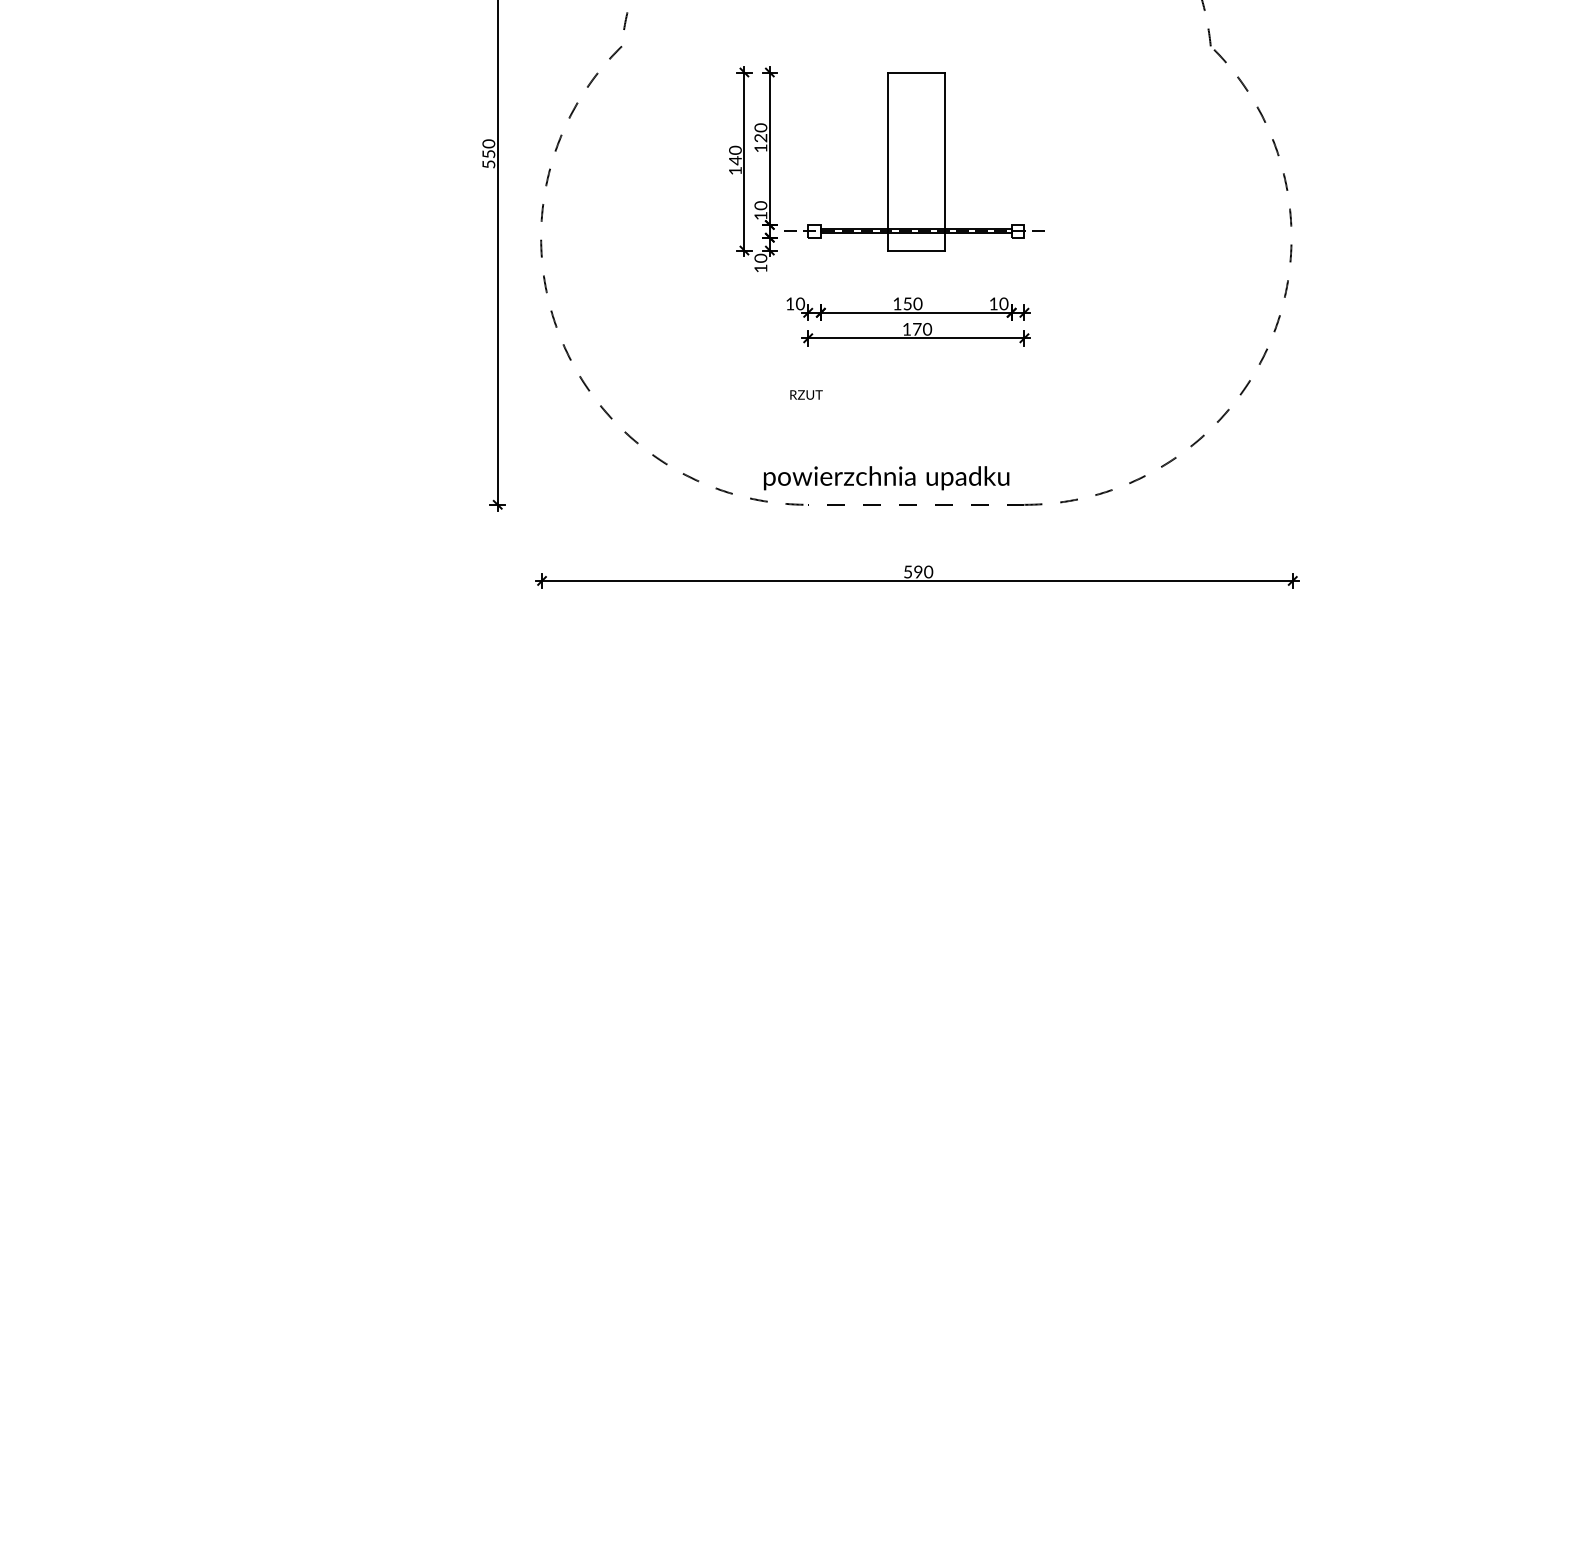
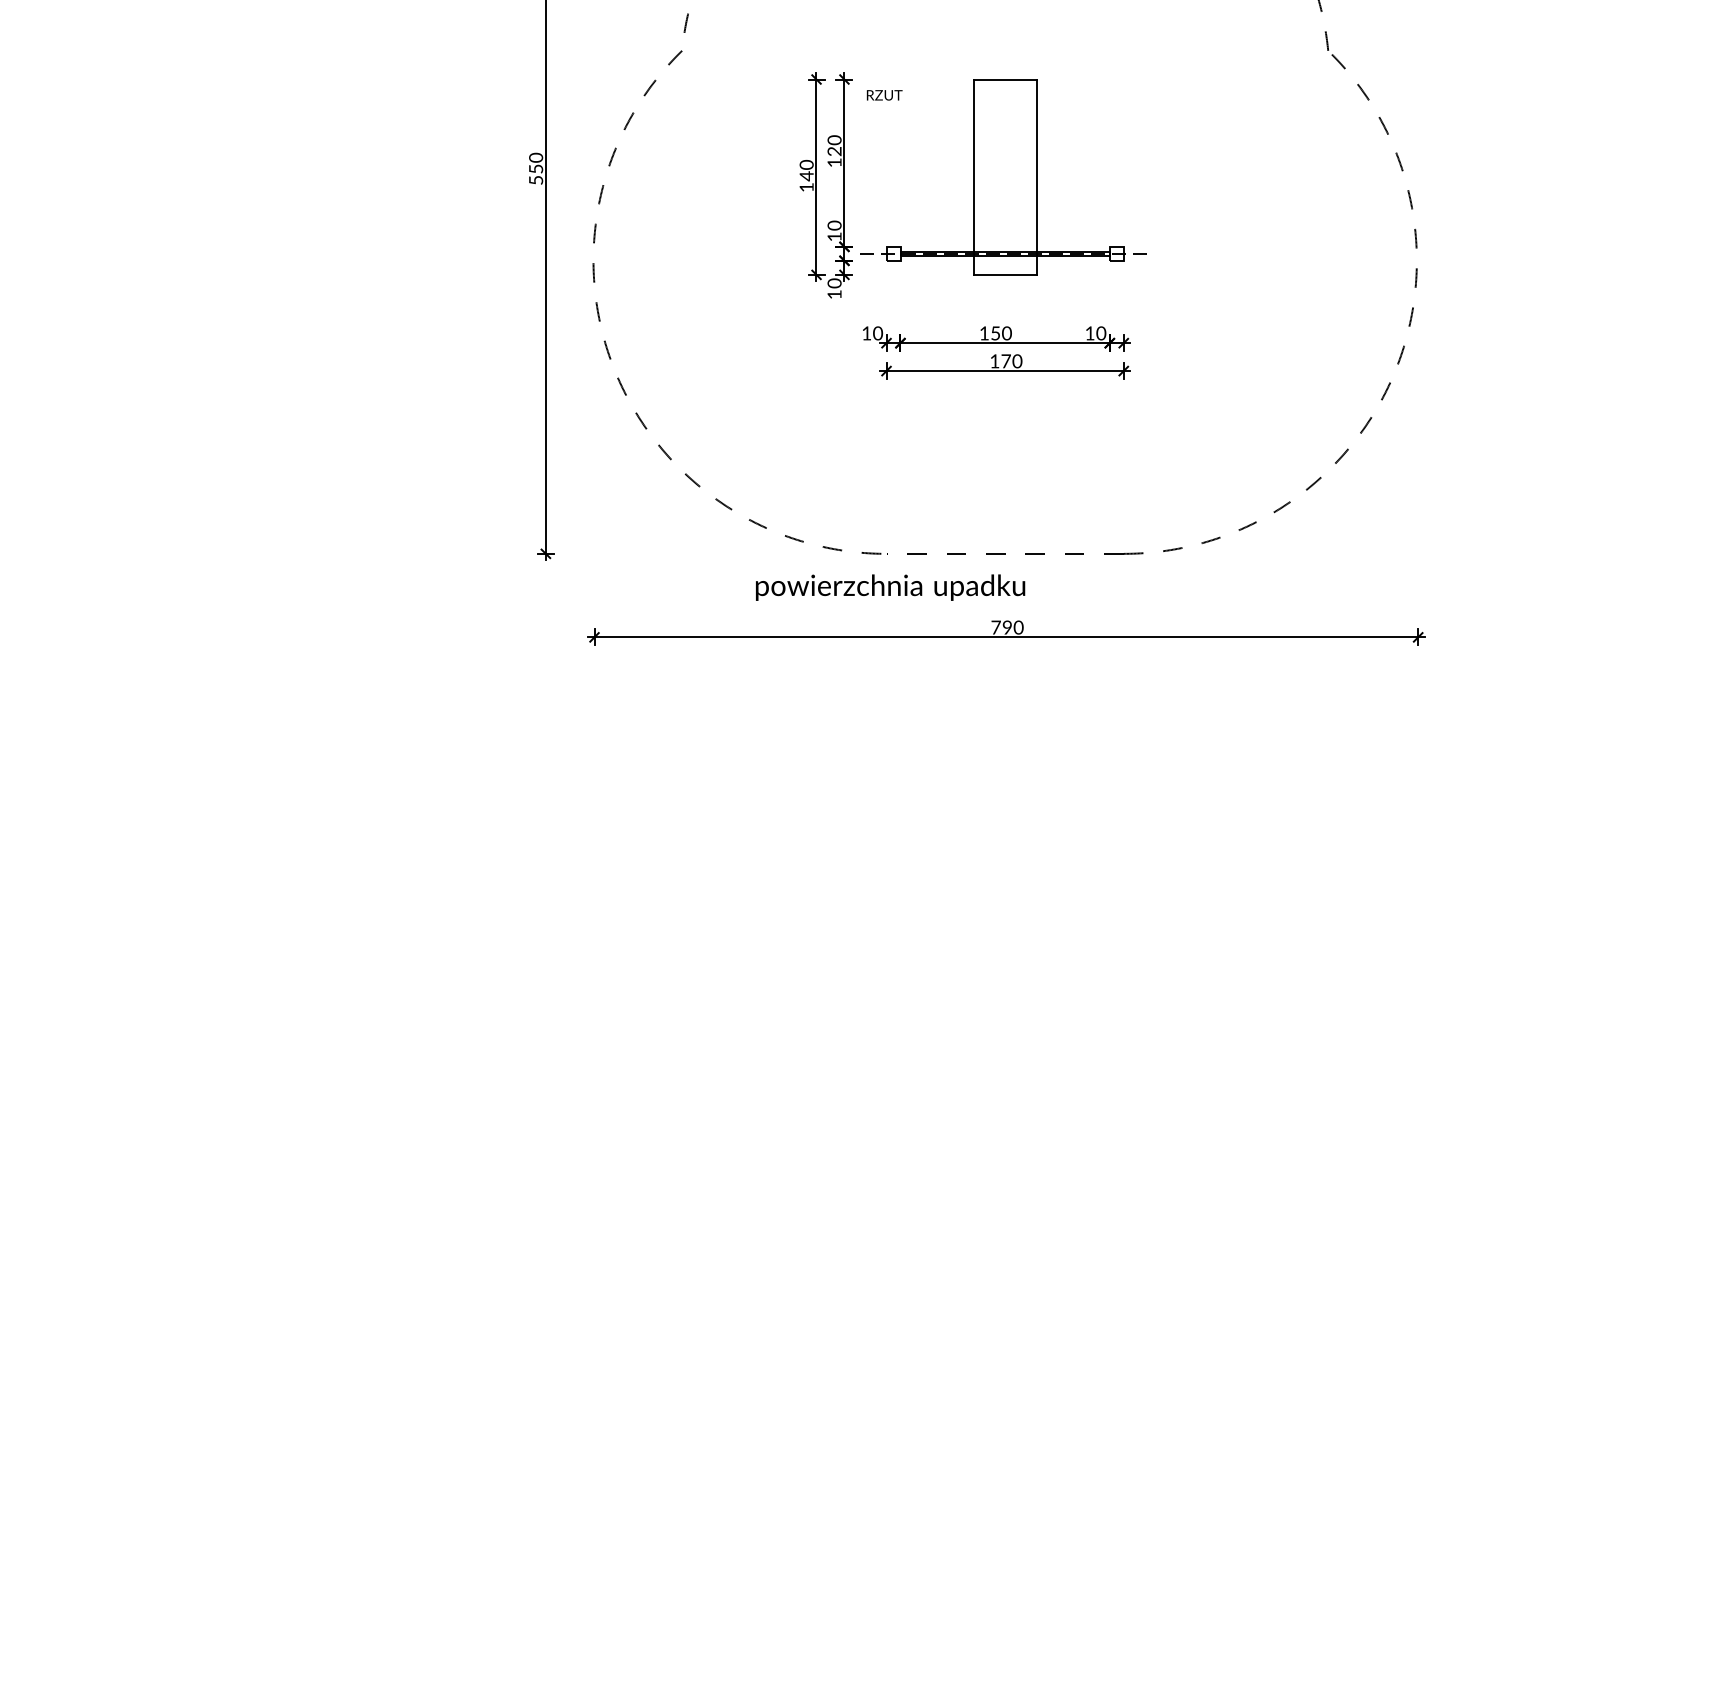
text: (806, 395) -> (884, 95), moved
text: (886, 478) -> (890, 587), moved
text: (907, 571) -> (995, 627), 590 -> 790

